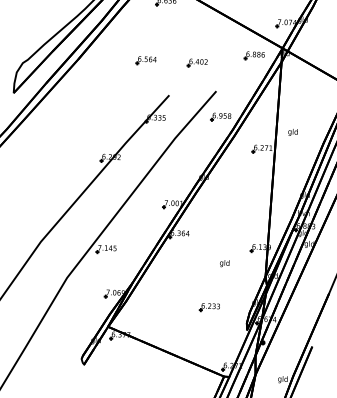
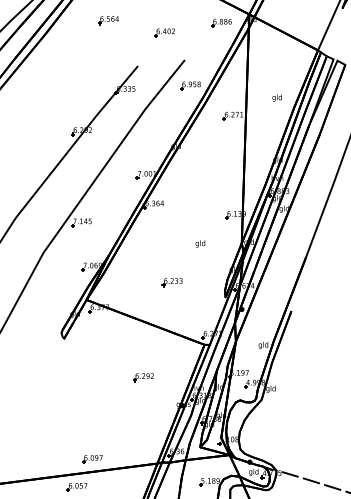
part: (146, 60) -> (108, 20), moved
text: (292, 131) -> (276, 97), moved
text: (224, 263) -> (200, 243), moved
part: (208, 307) -> (171, 282), moved

